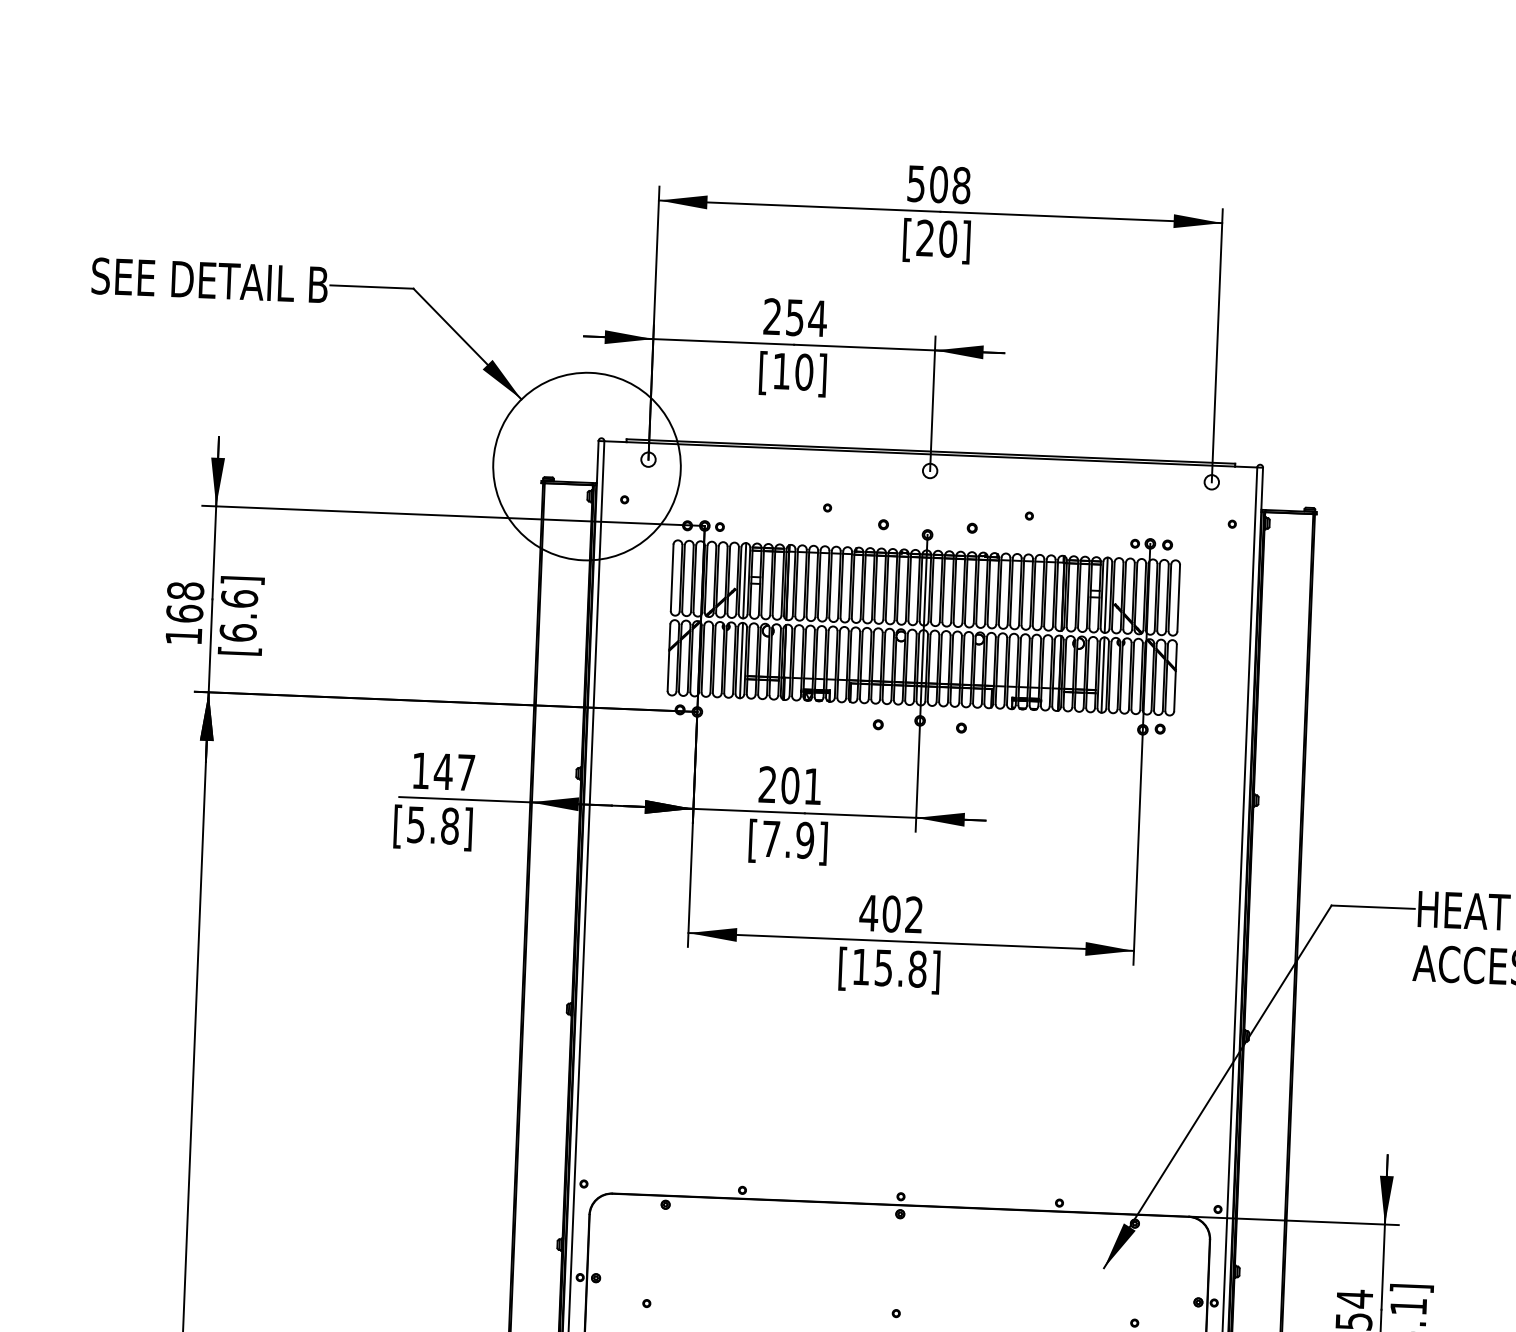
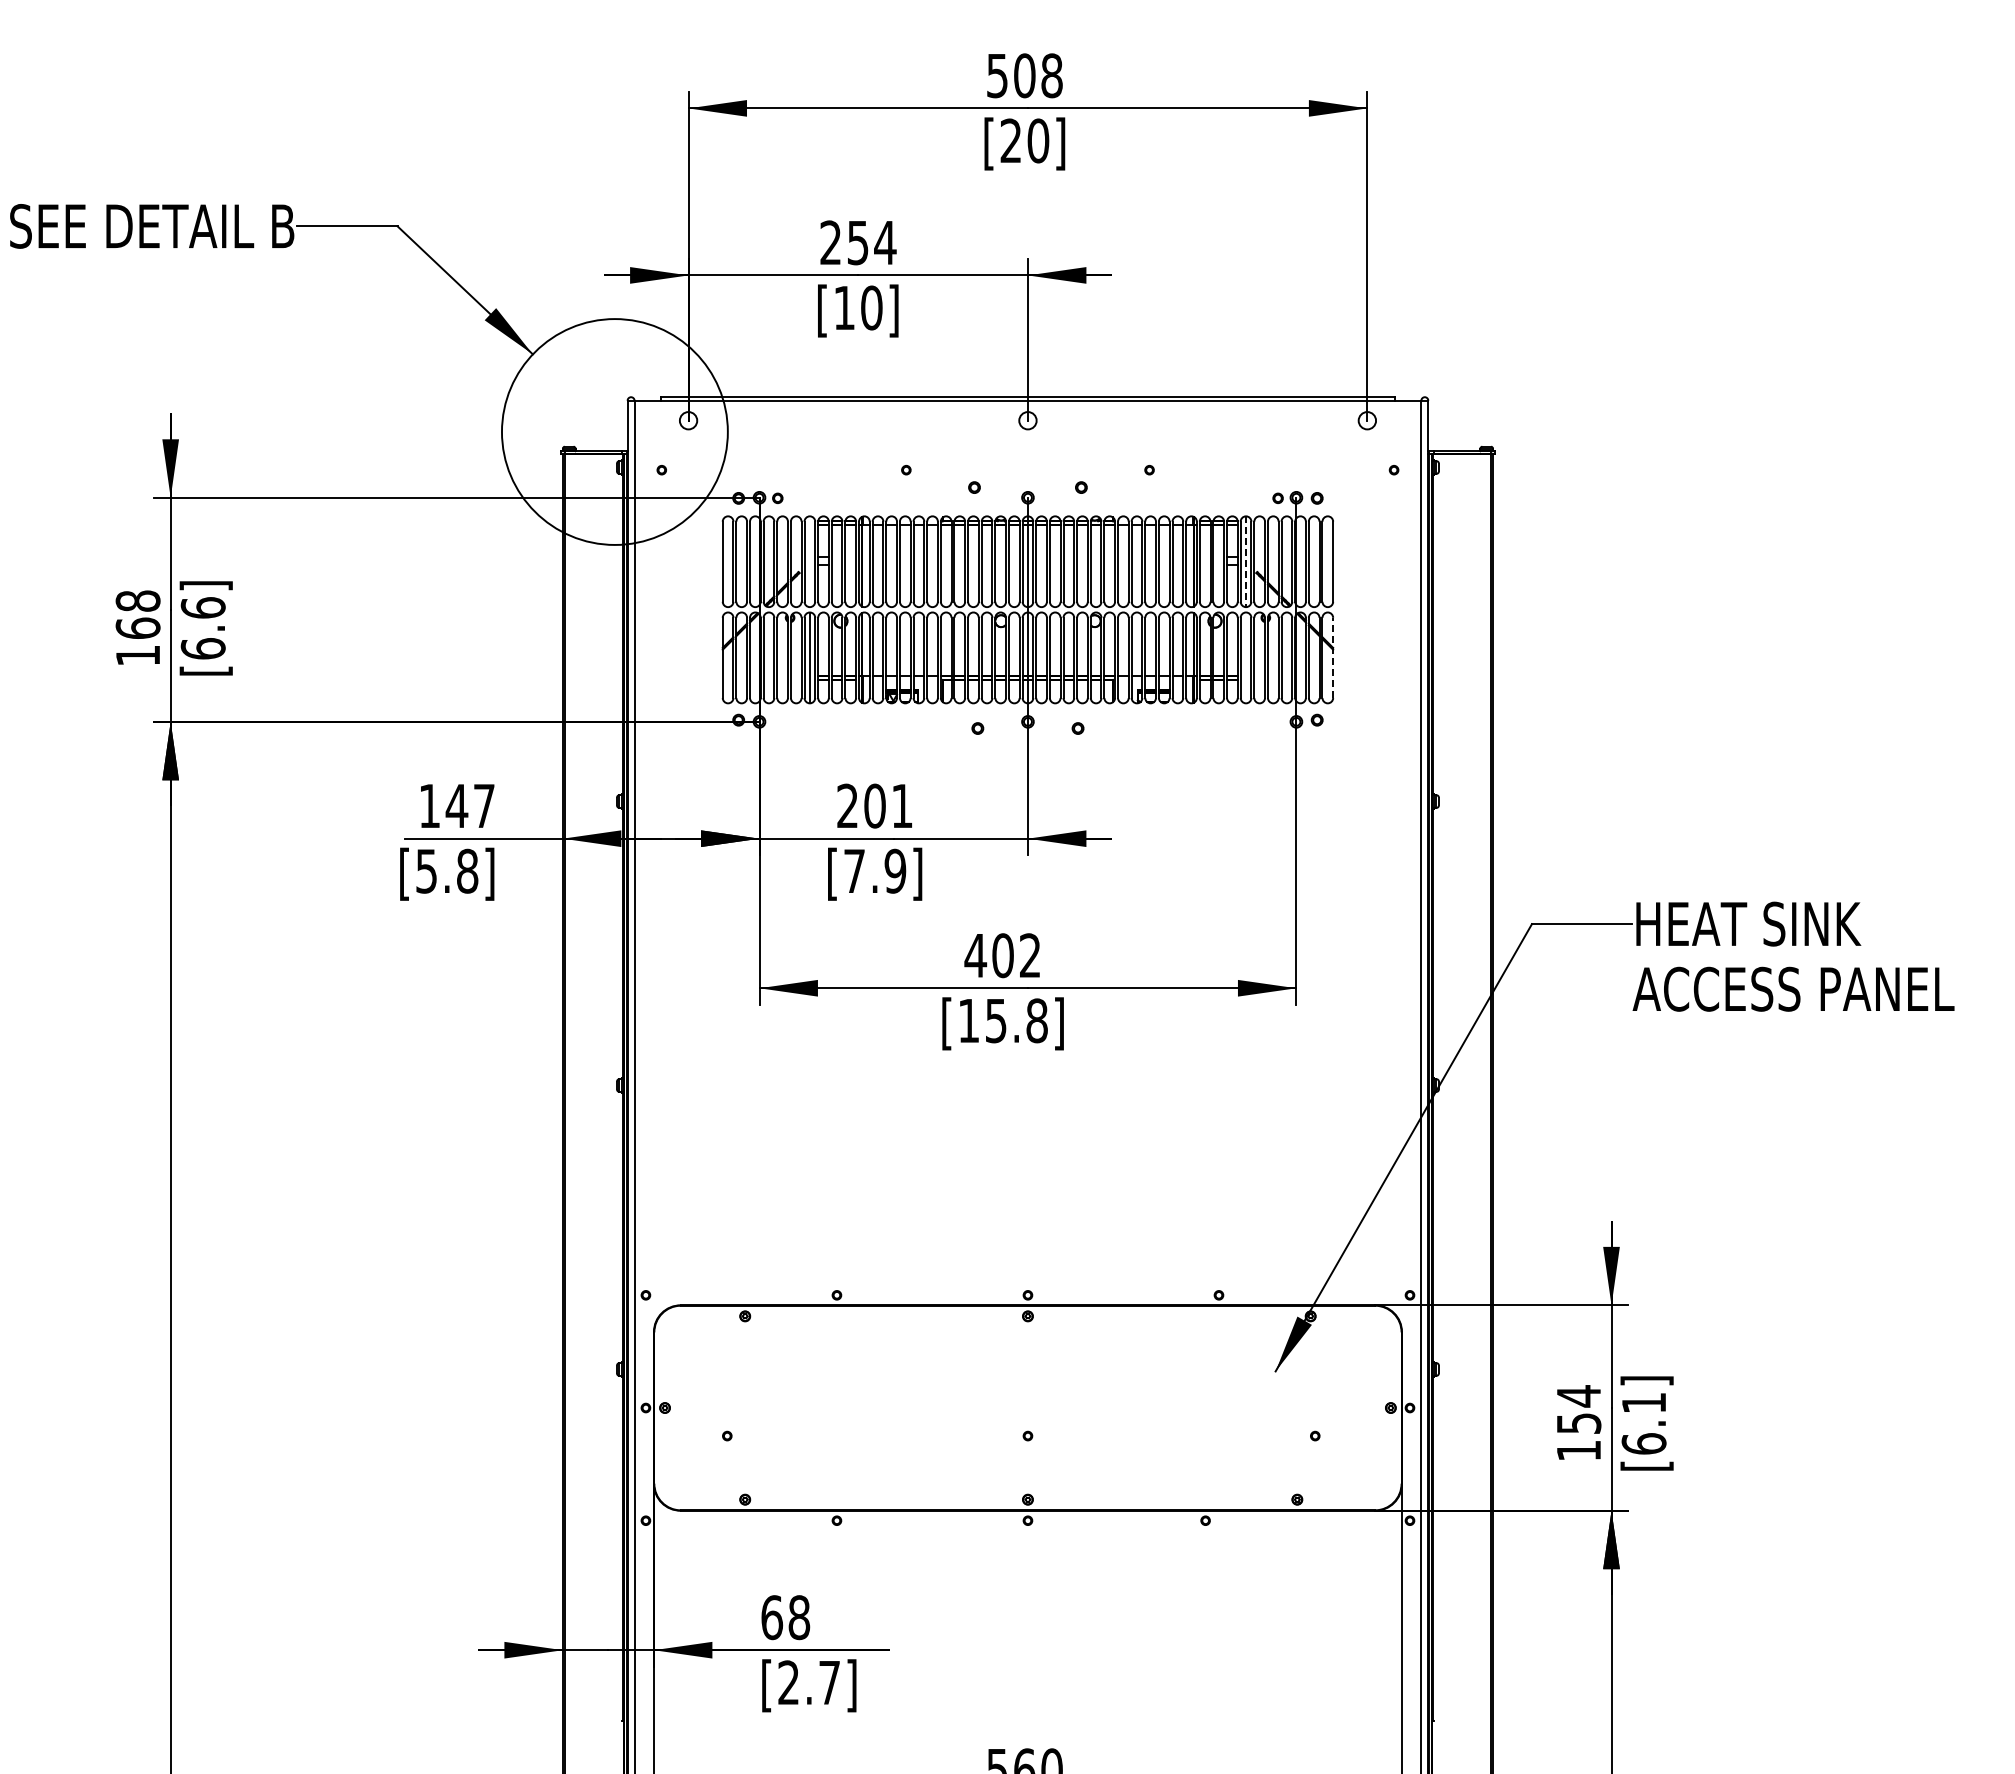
line: (745, 580) -> (810, 561), removed
line: (1105, 595) -> (1245, 562), solid -> dashed
line: (1102, 674) -> (1245, 657), removed
line: (1175, 677) -> (1333, 657), solid -> dashed

